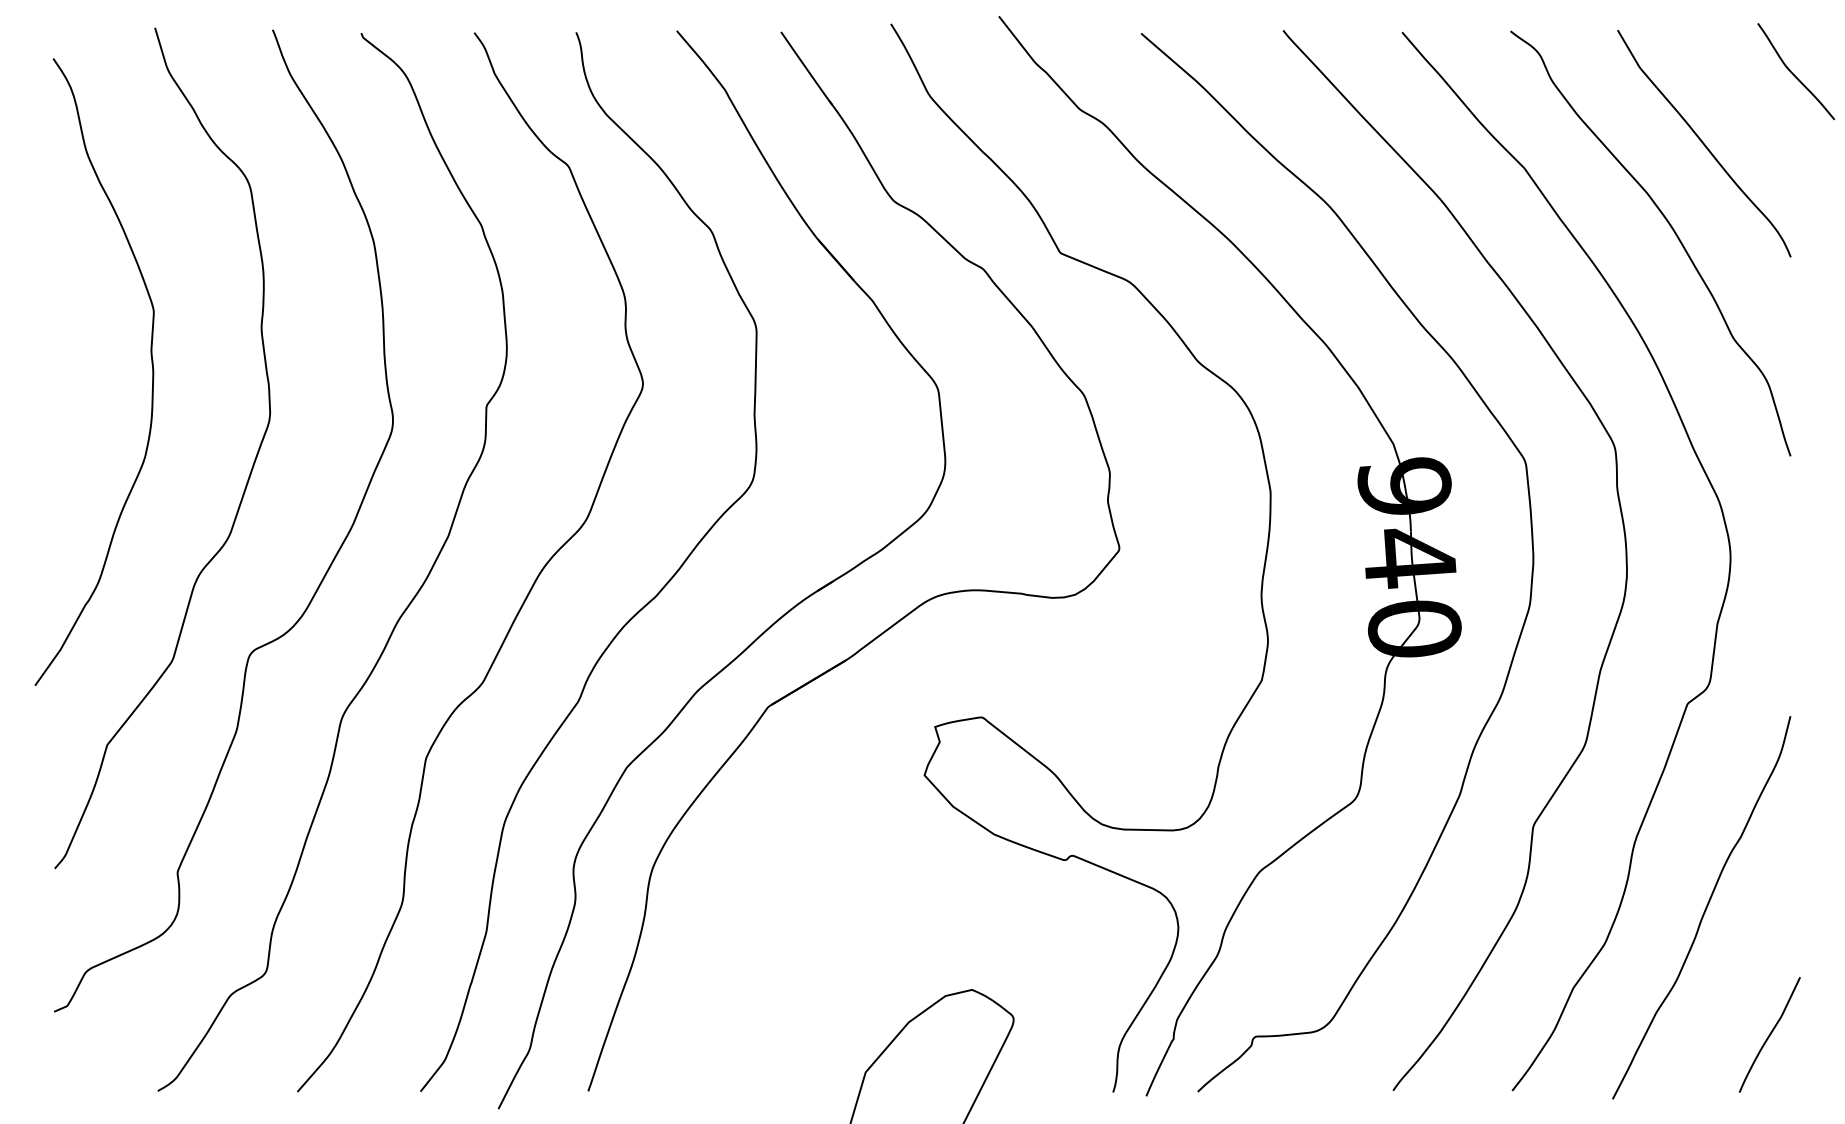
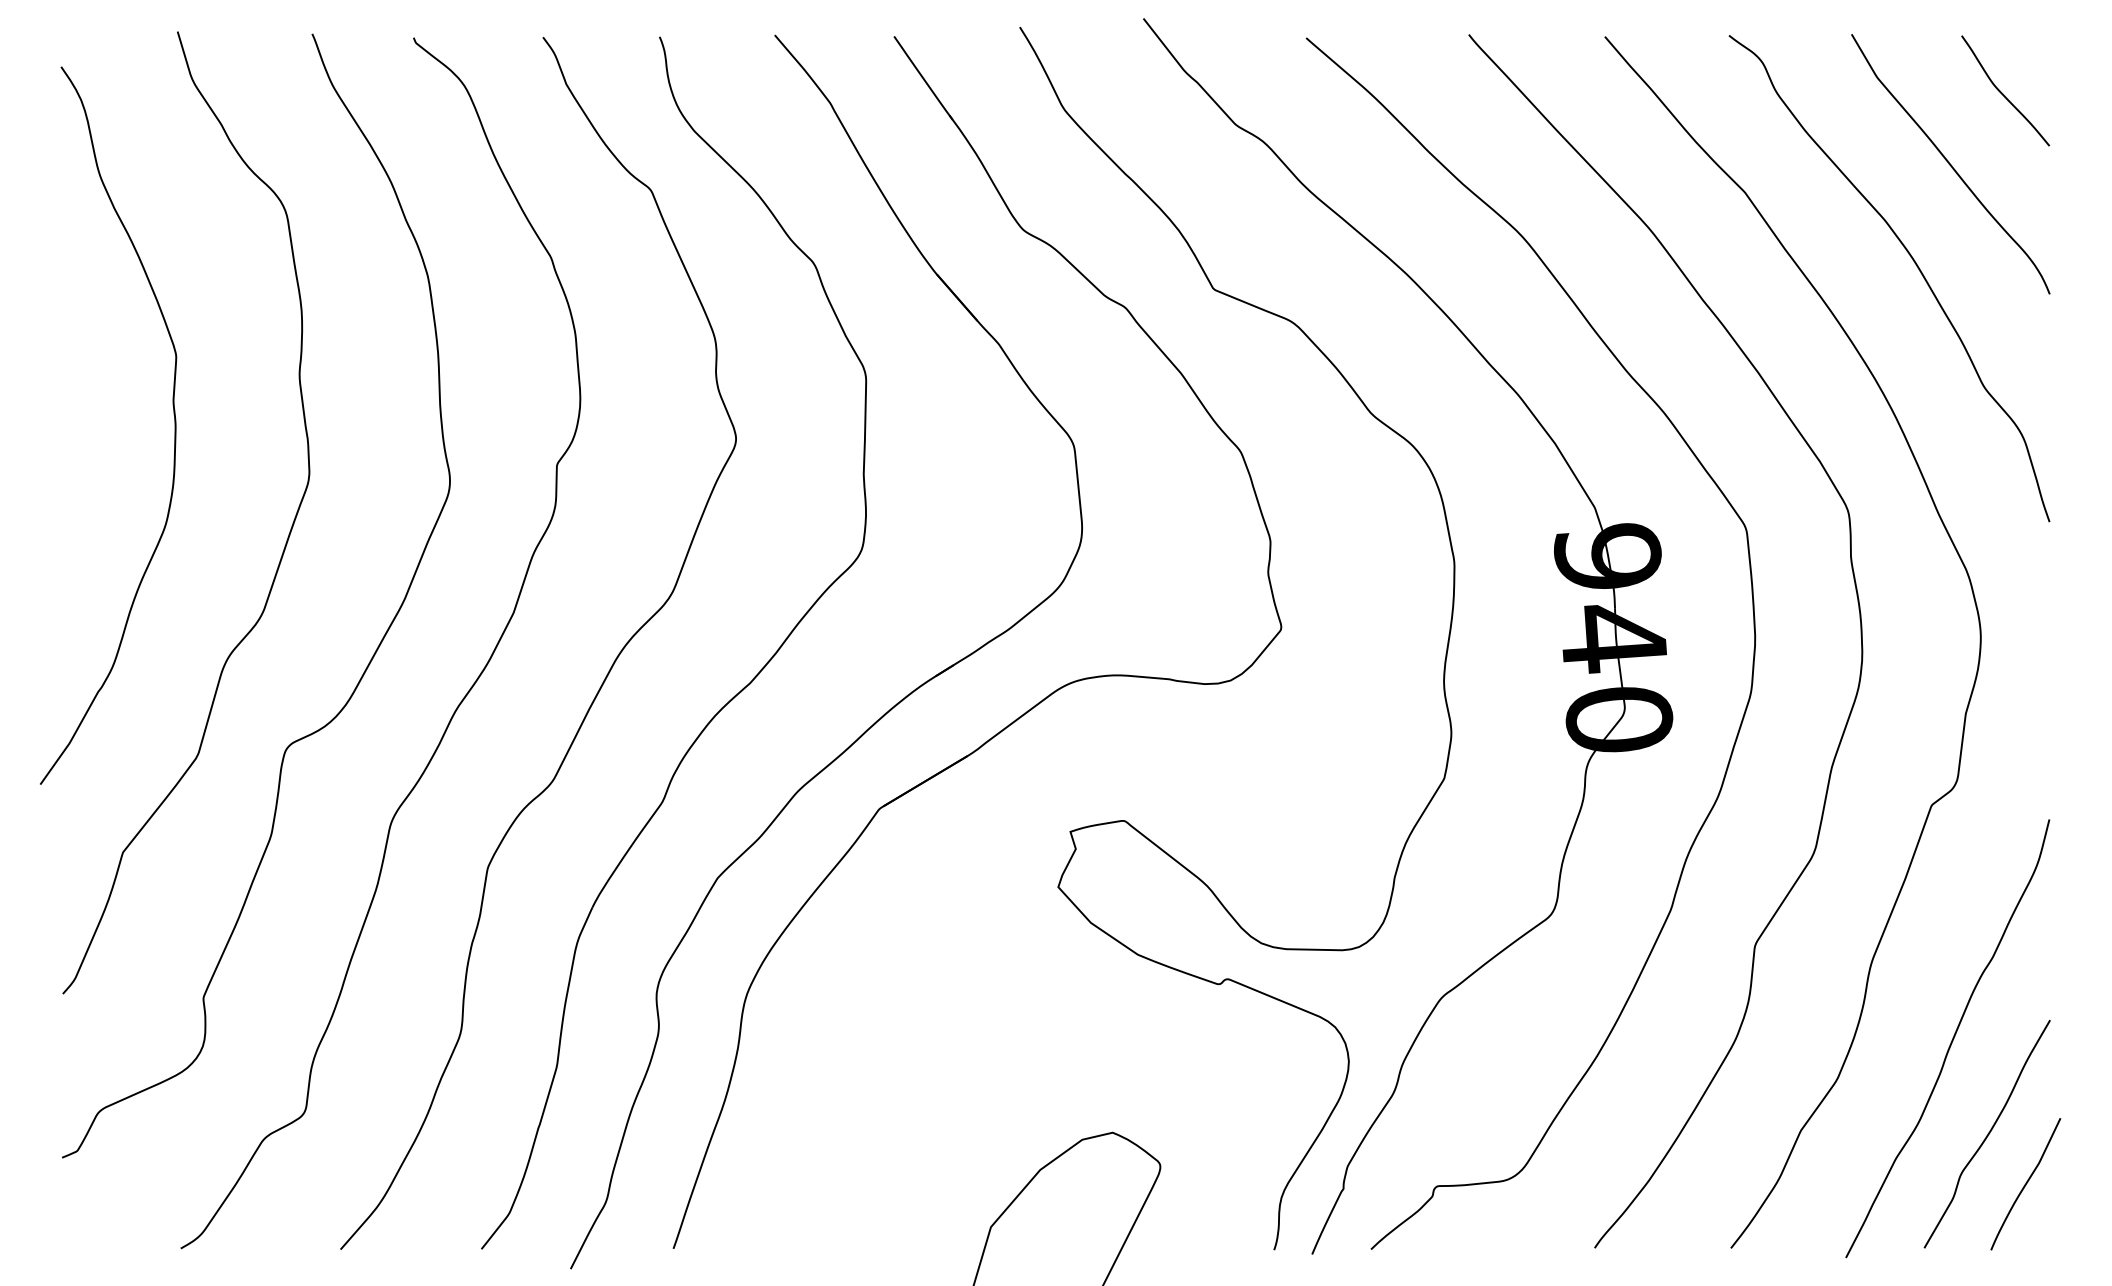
curve: (1793, 73) -> (2002, 93), moved
curve: (1736, 990) -> (1987, 1133), added

